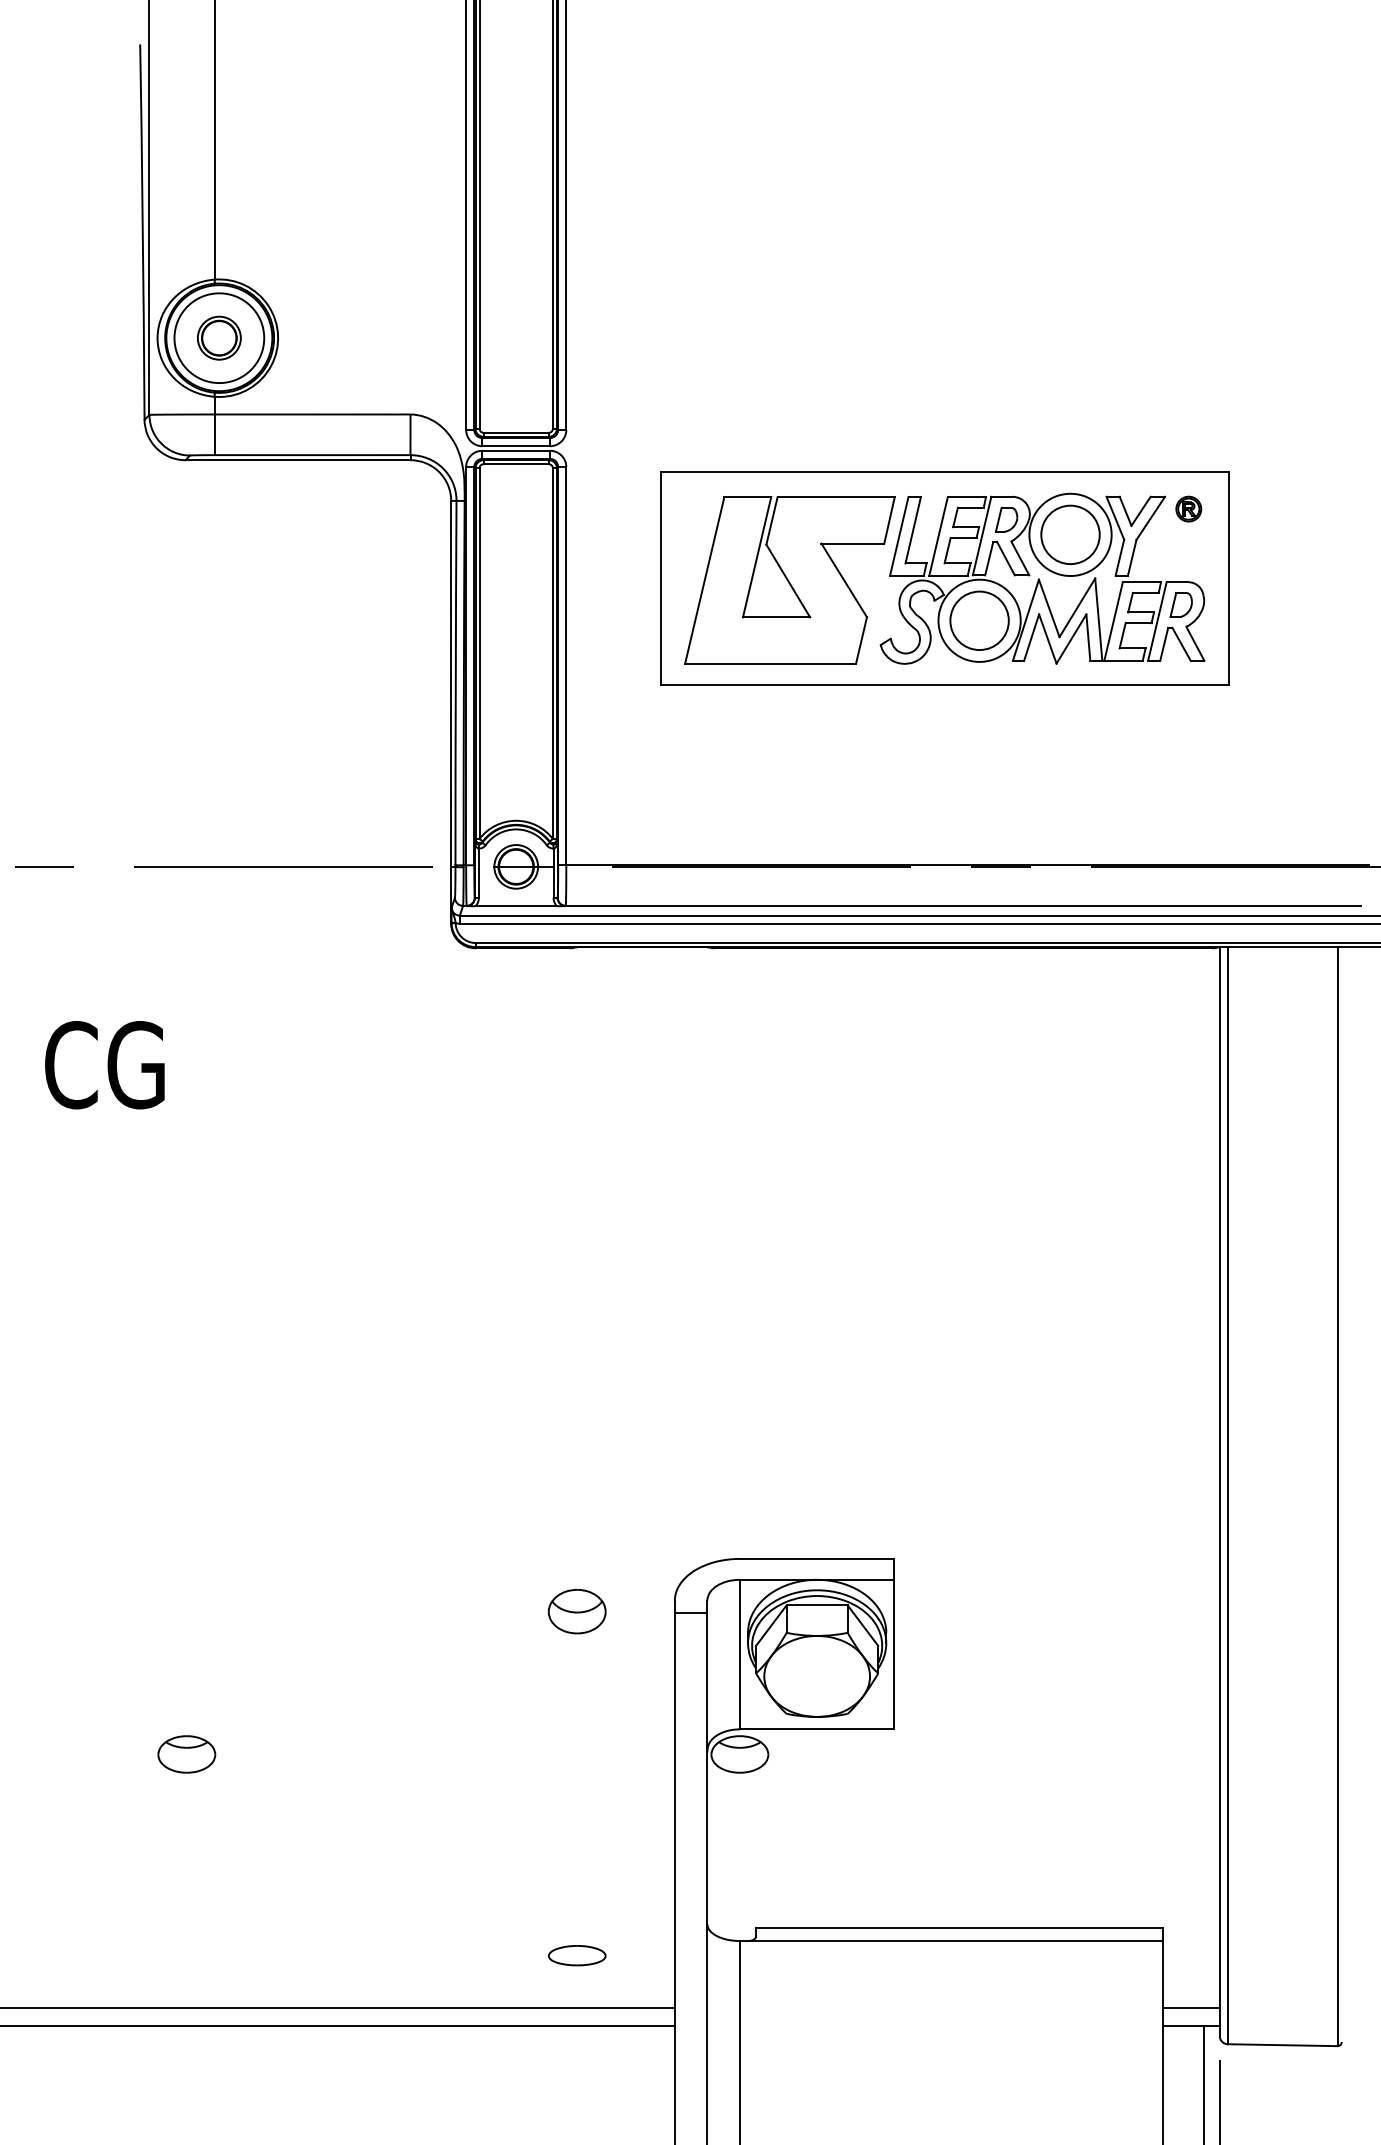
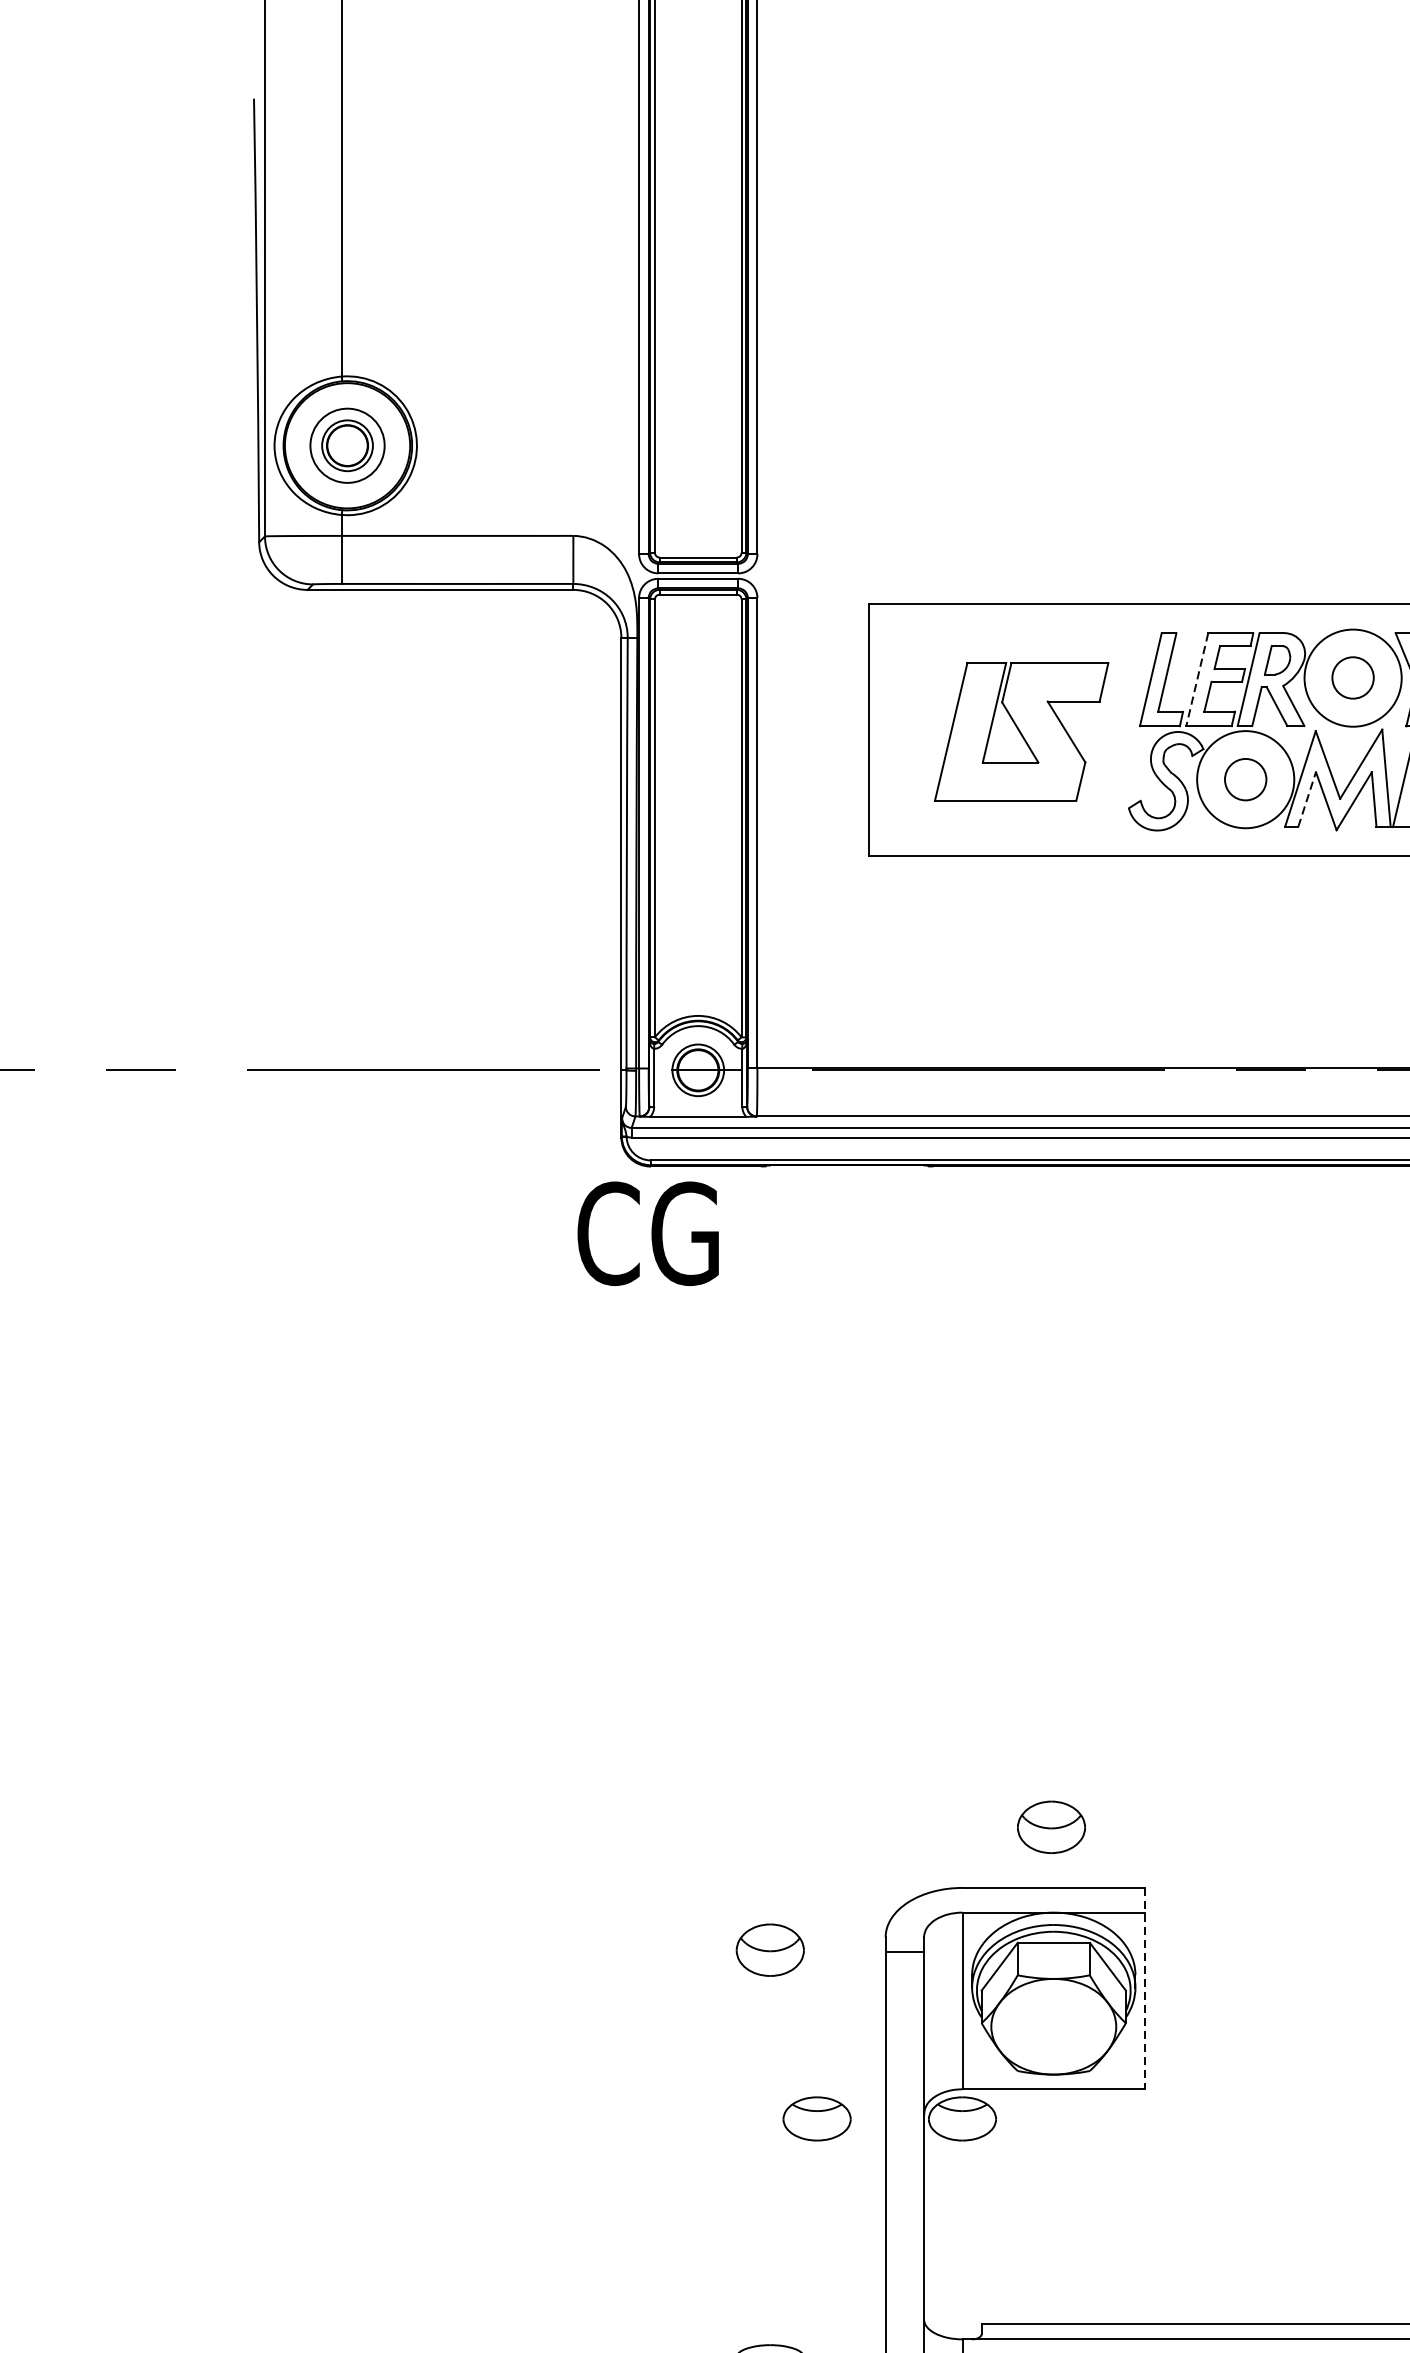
circle: (219, 338) -> (347, 446), size x0.7
circle: (1070, 534) -> (1353, 677), size x0.6
line: (938, 536) -> (1197, 680), solid -> dashed
part: (789, 580) -> (1021, 732), size x0.7
circle: (979, 620) -> (1245, 779), size x0.6
line: (1031, 637) -> (1307, 799), solid -> dashed
text: (104, 1065) -> (647, 1234), moved
part: (814, 1507) -> (1050, 1827), added
line: (894, 1644) -> (1145, 1989), solid -> dashed
part: (186, 1754) -> (816, 2118), moved

